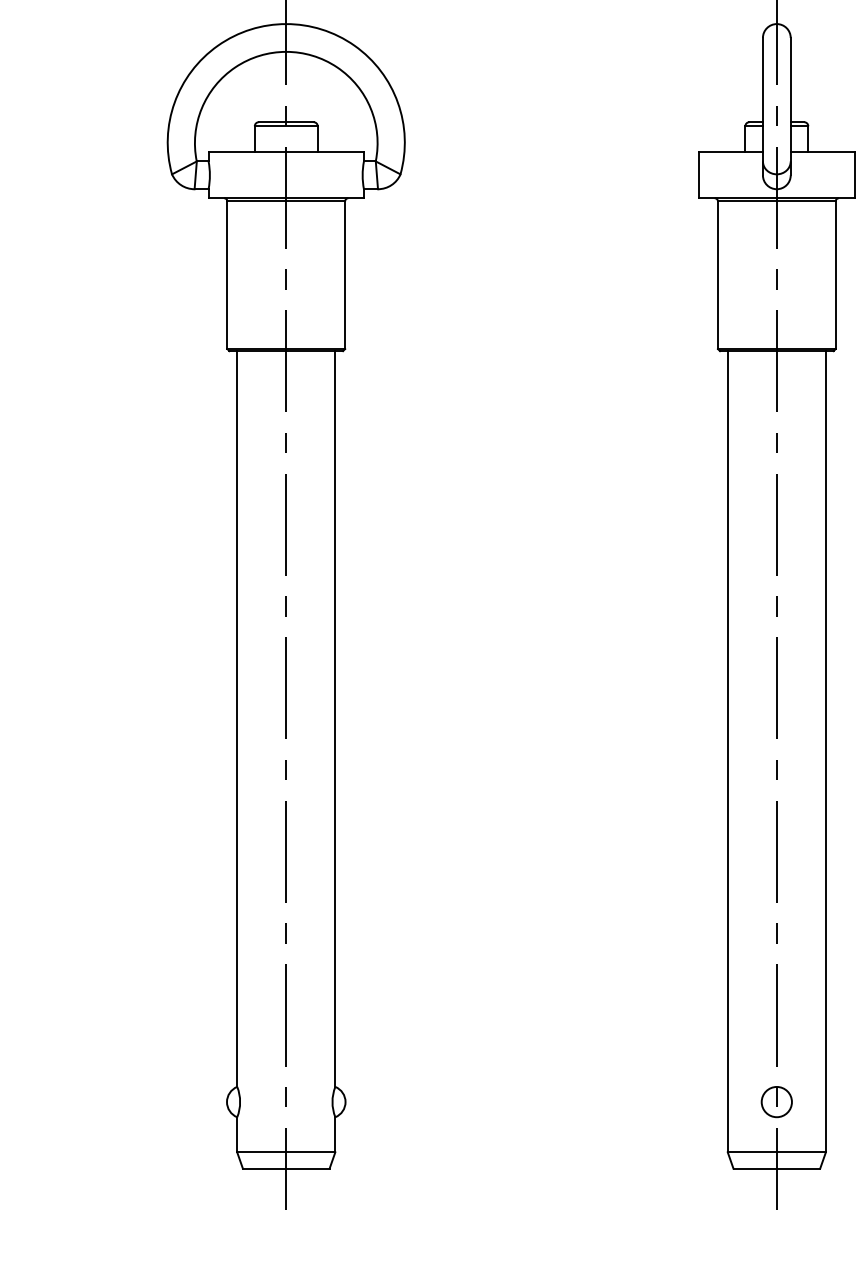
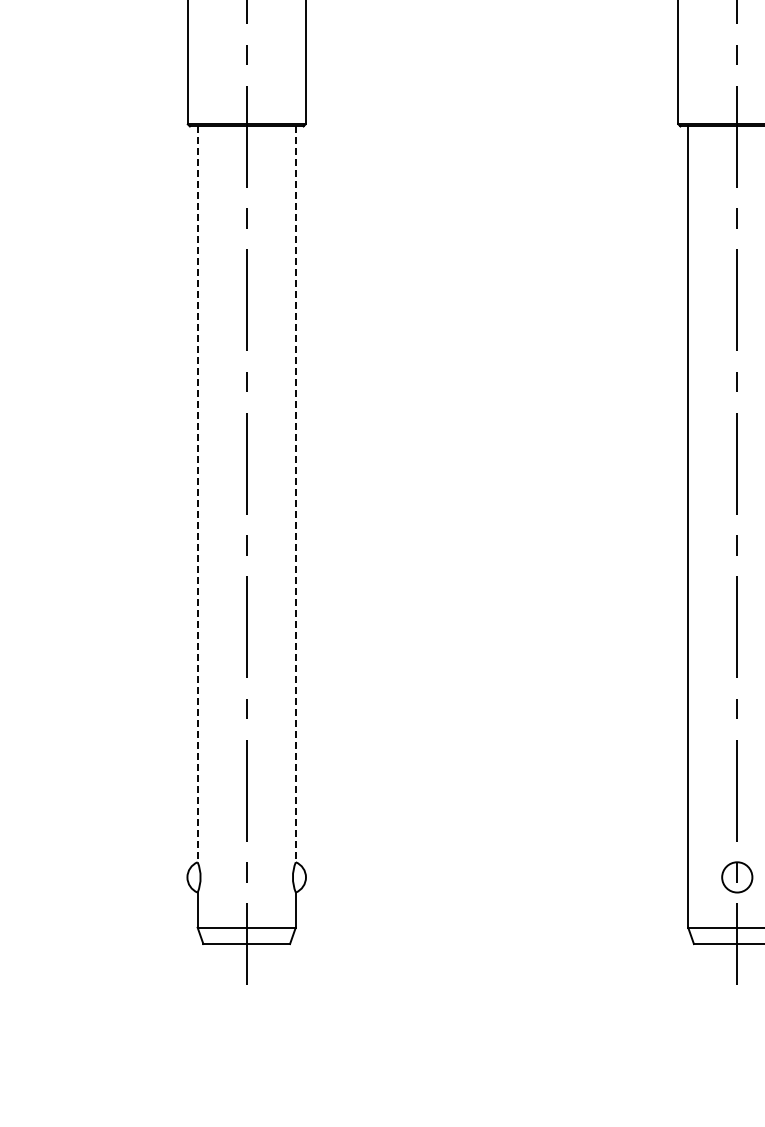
line: (237, 719) -> (197, 494), solid -> dashed
line: (335, 719) -> (295, 494), solid -> dashed

